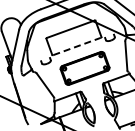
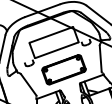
line: (77, 46) -> (57, 50), dashed -> solid

